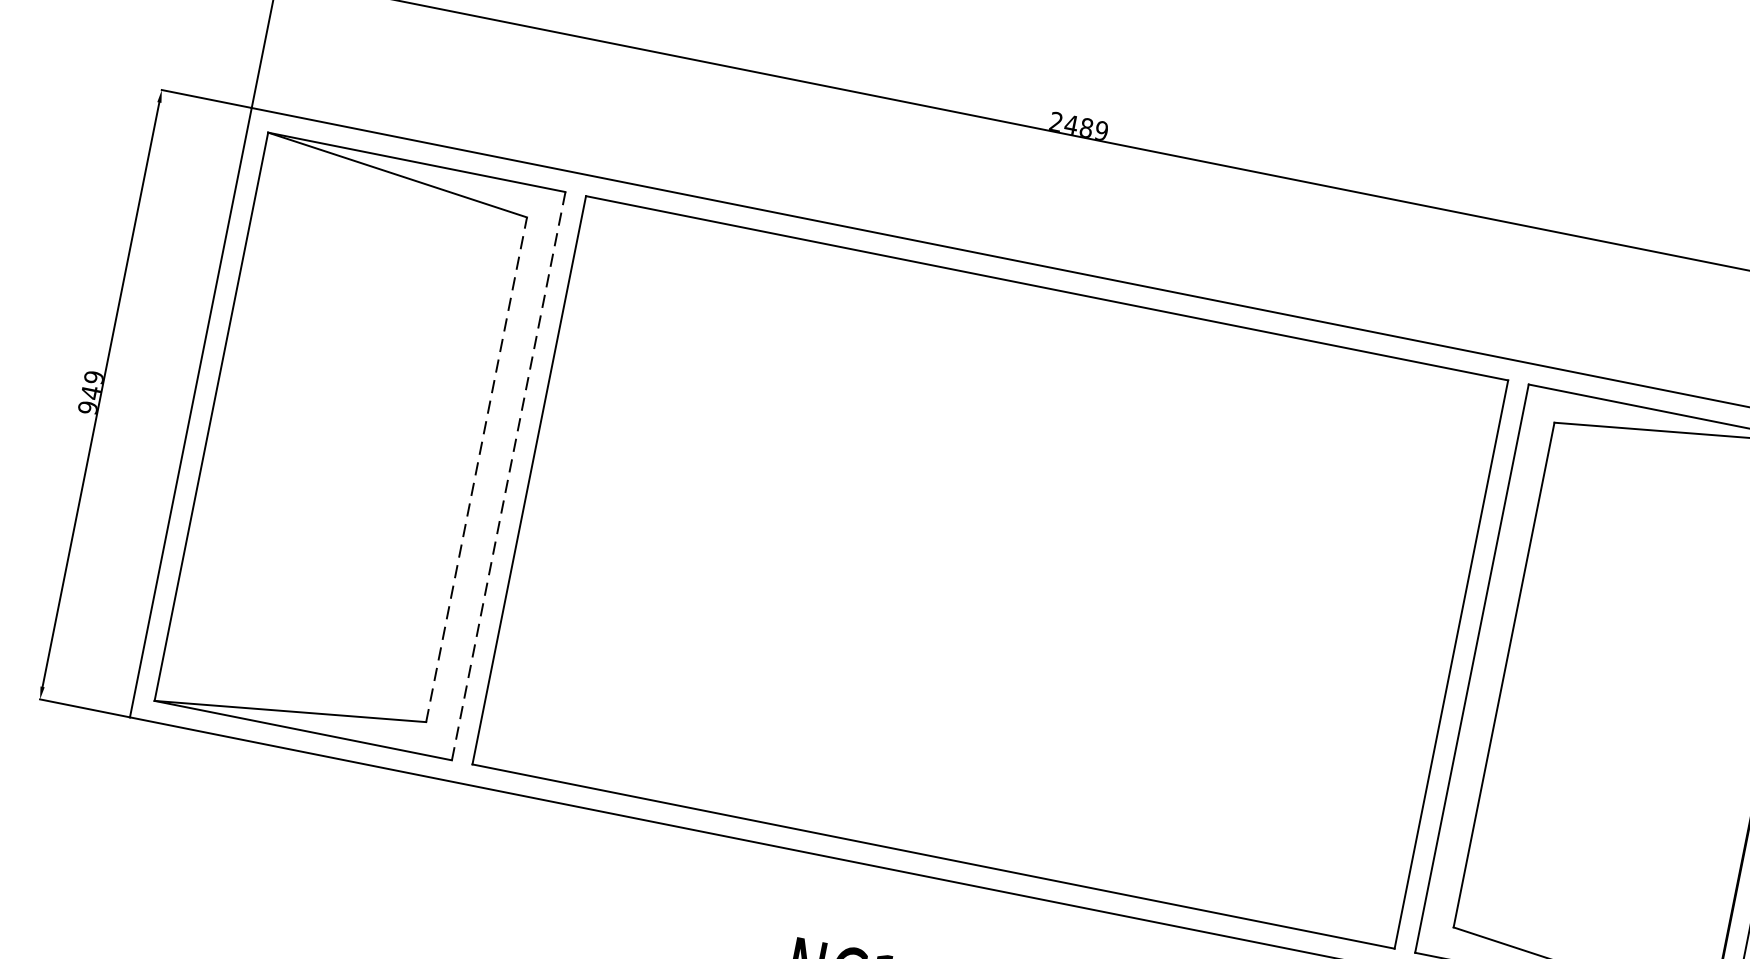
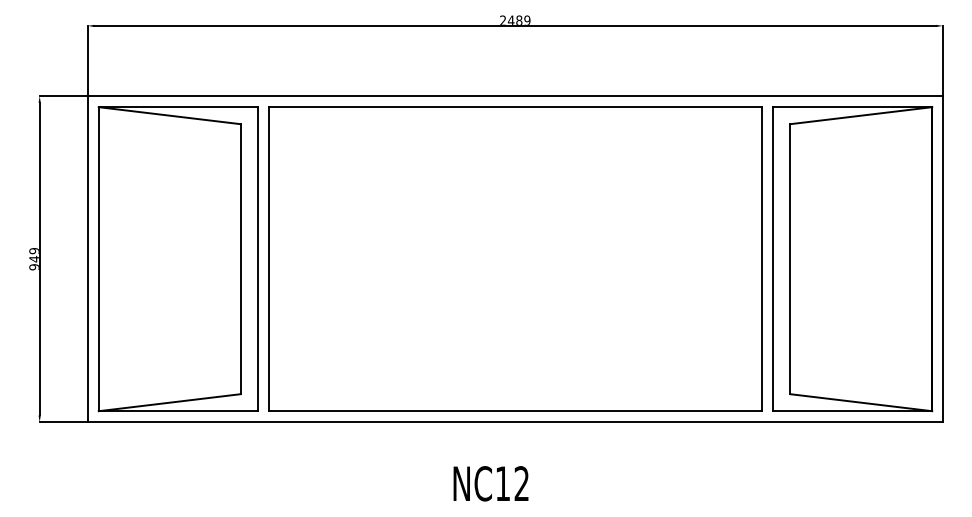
line: (476, 468) -> (240, 258), dashed -> solid
line: (507, 476) -> (257, 259), dashed -> solid

